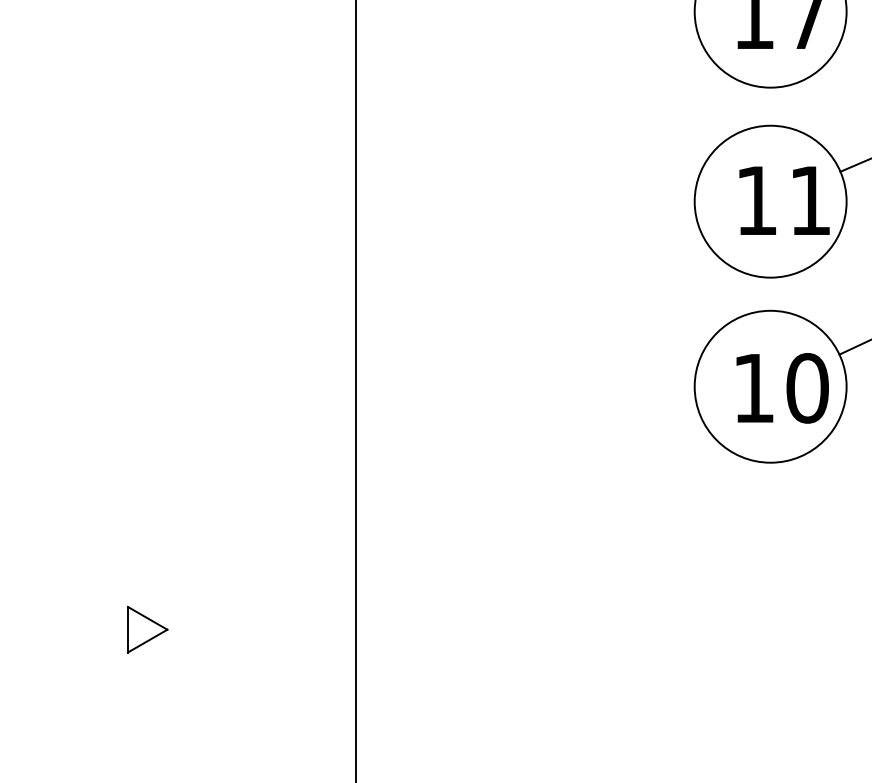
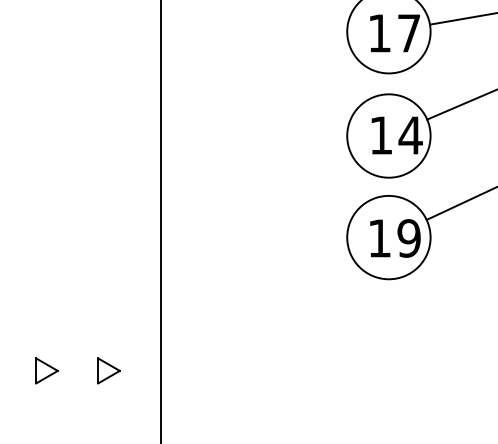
text: (809, 200) -> (410, 135), 11 -> 14
text: (806, 388) -> (408, 238), 10 -> 19
part: (259, 628) -> (108, 370), added

